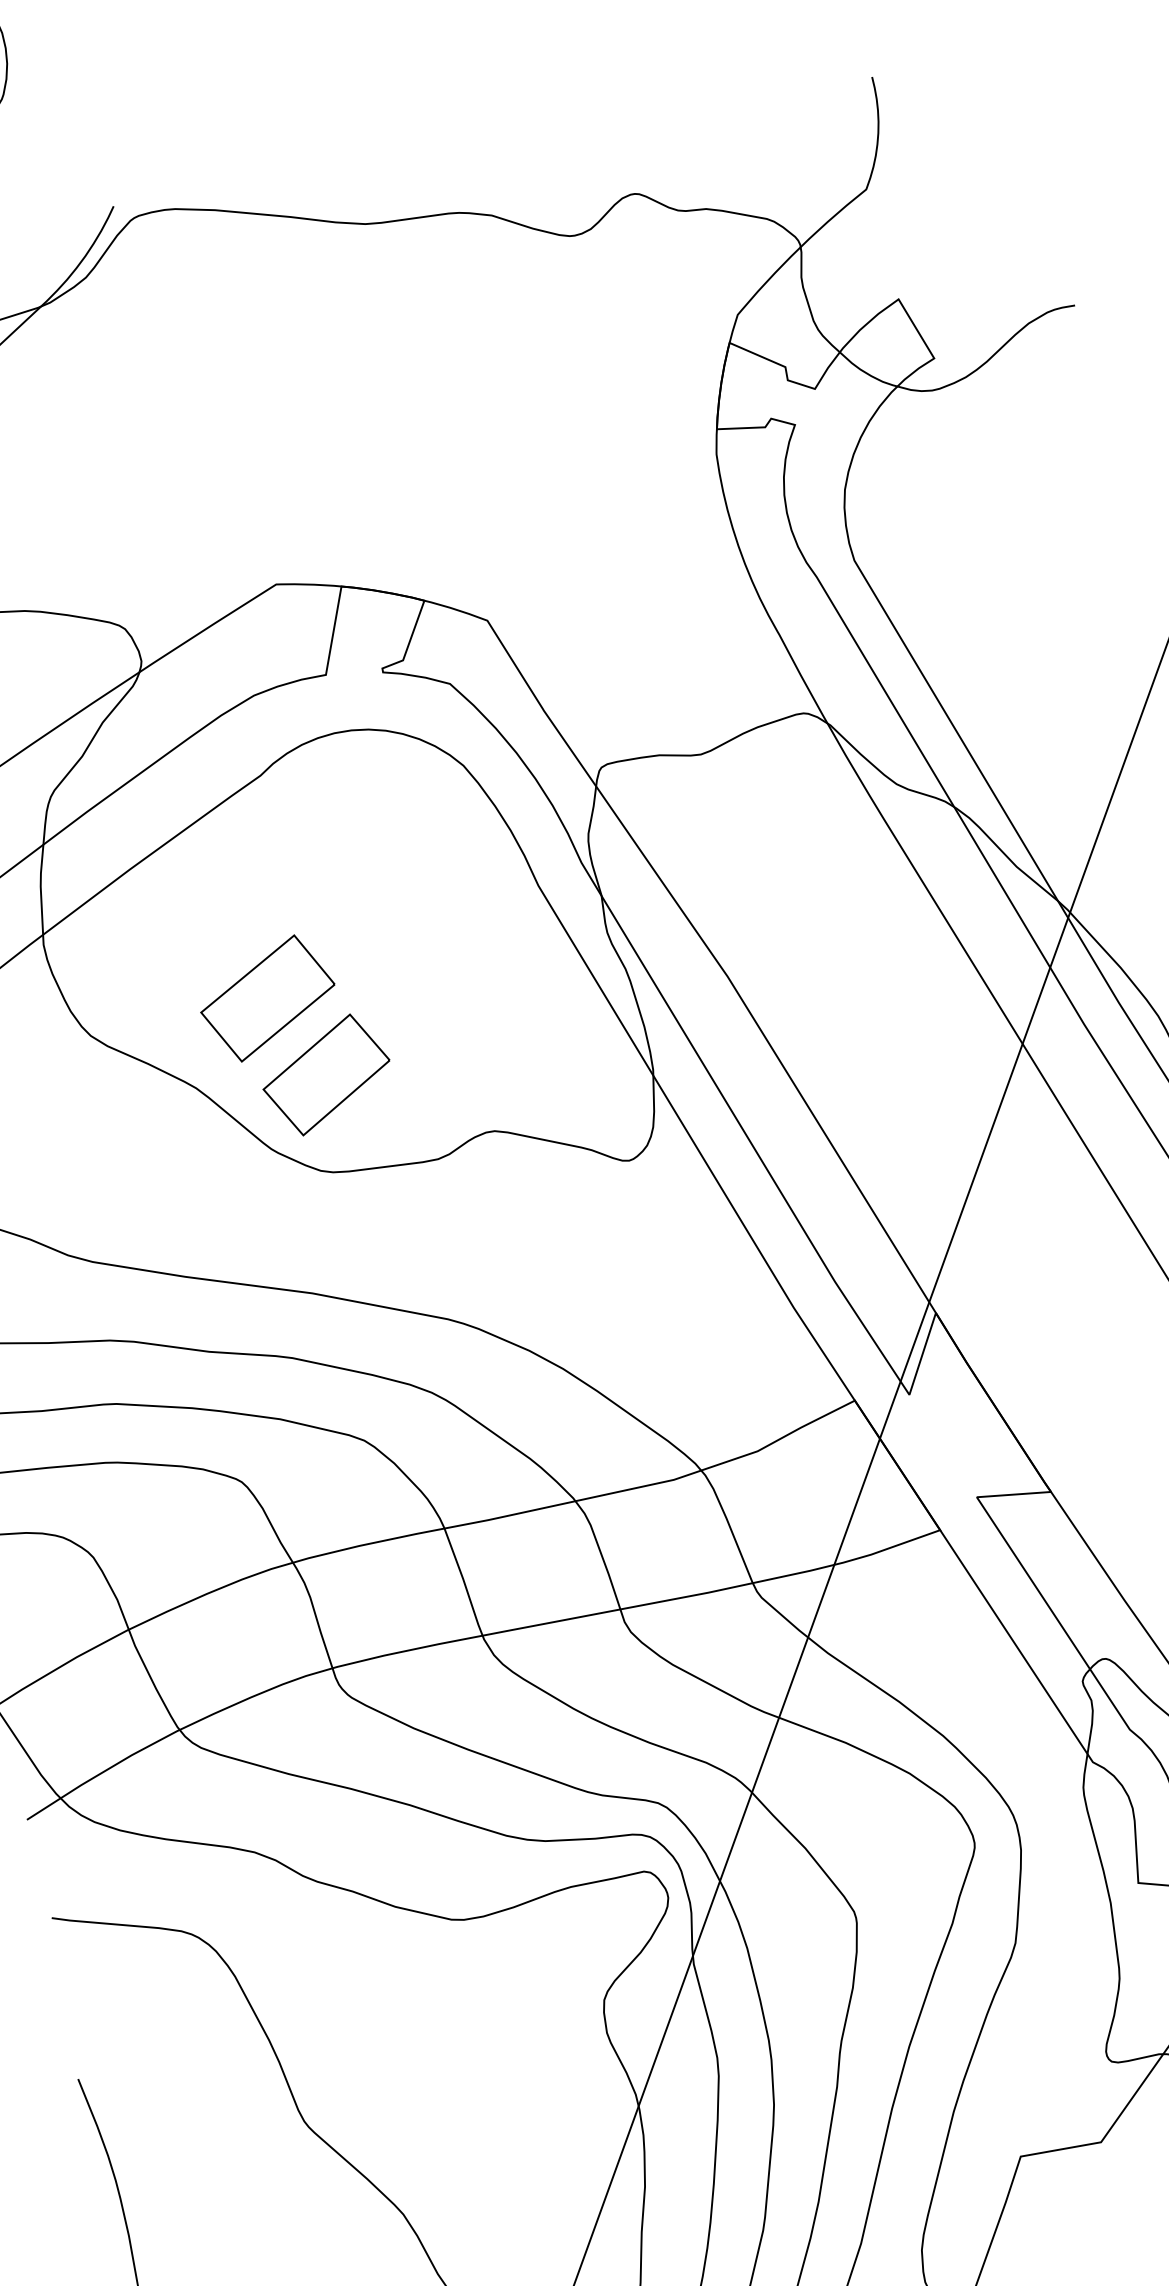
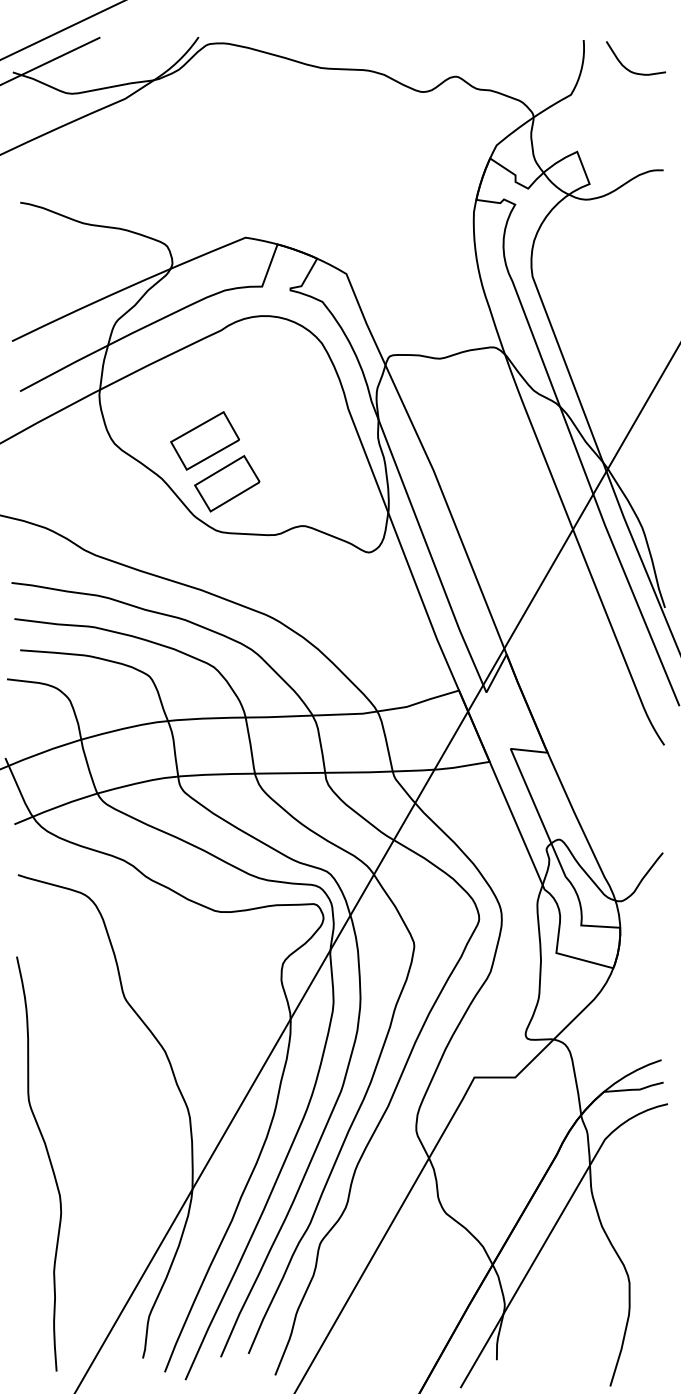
curve: (972, 119) -> (629, 69), added

